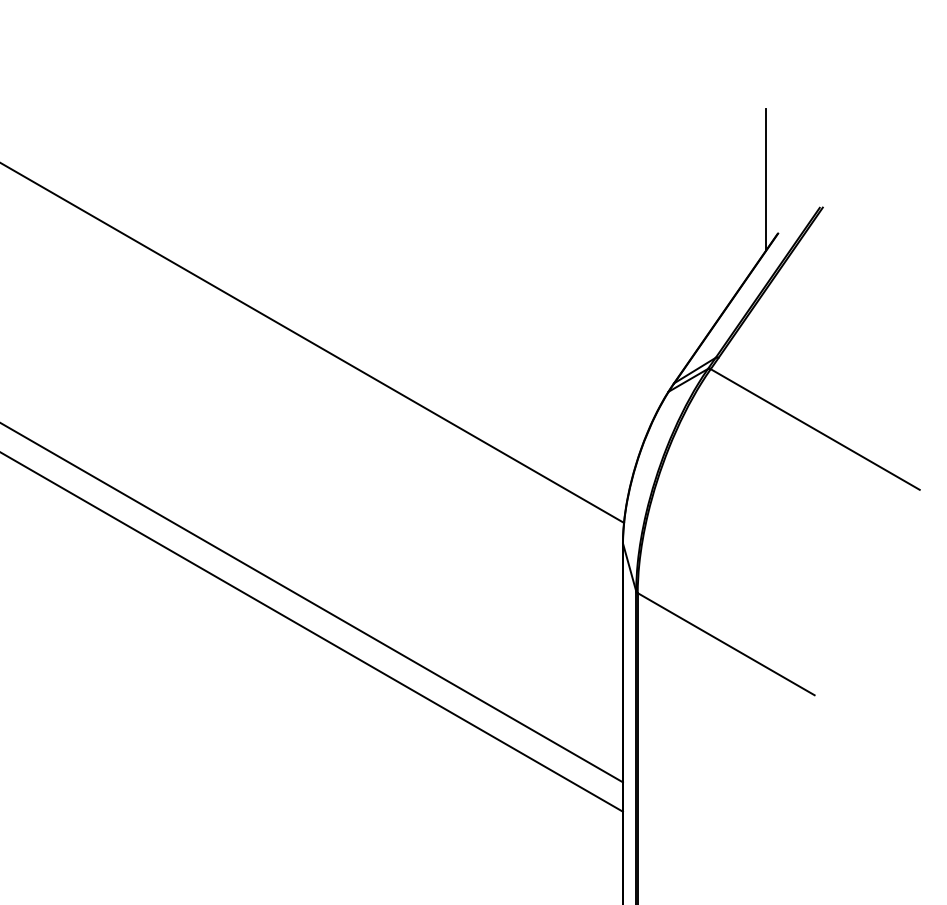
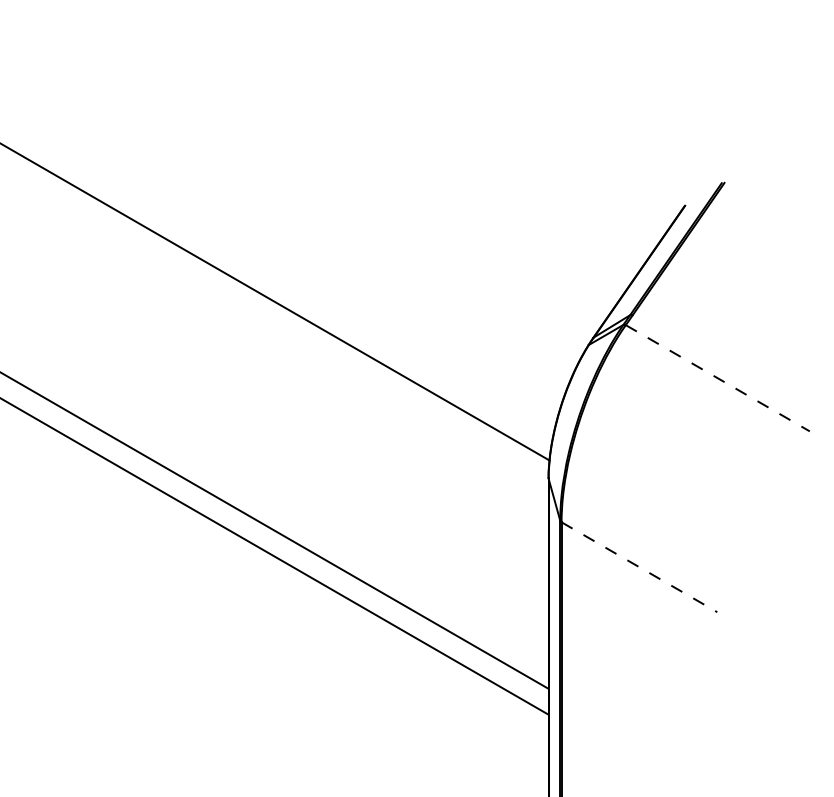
line: (766, 178) -> (674, 157), removed
line: (816, 429) -> (718, 378), solid -> dashed
line: (726, 644) -> (639, 567), solid -> dashed

